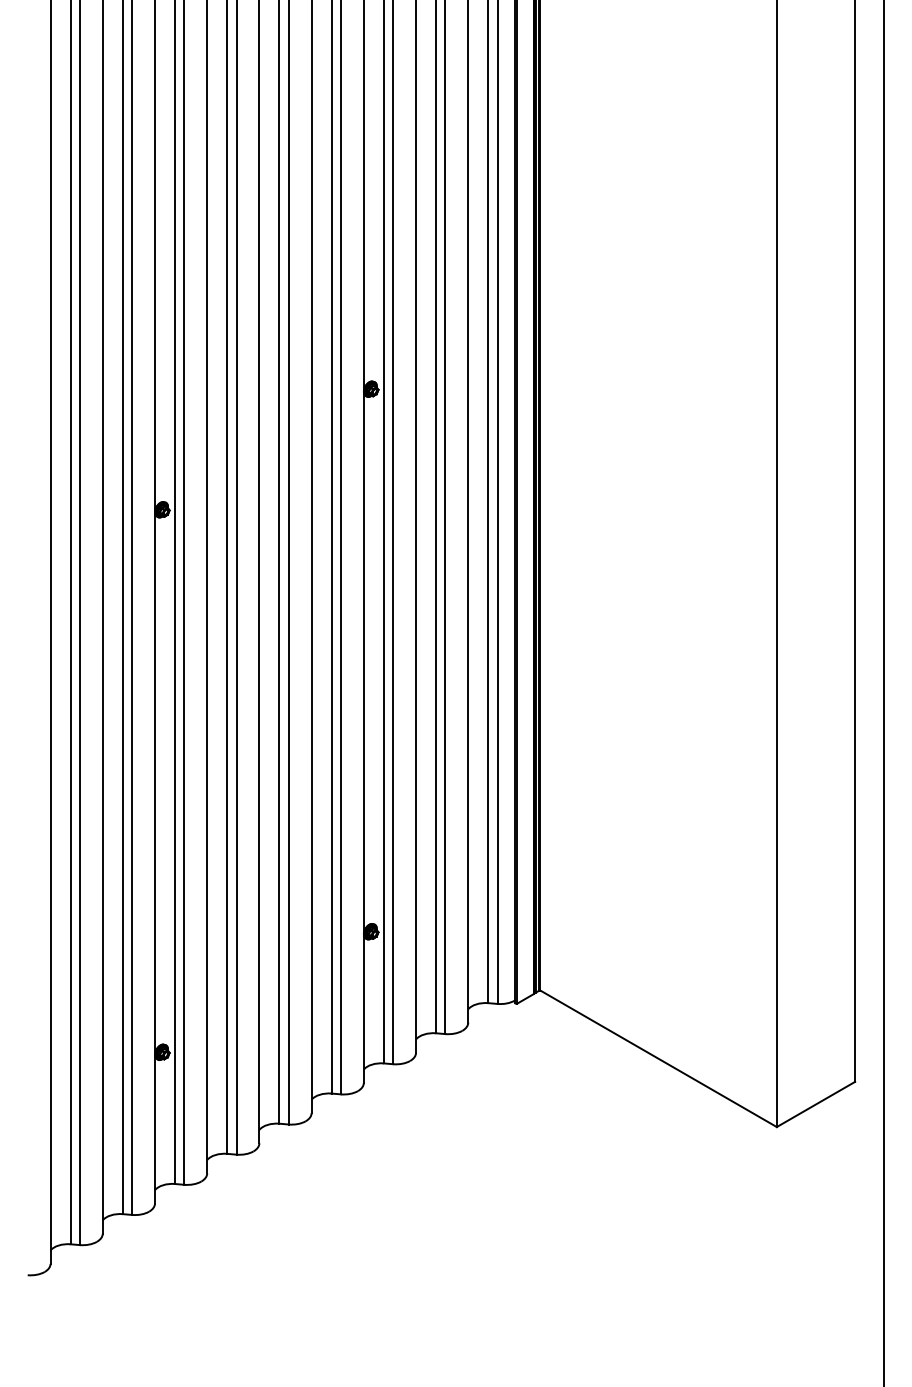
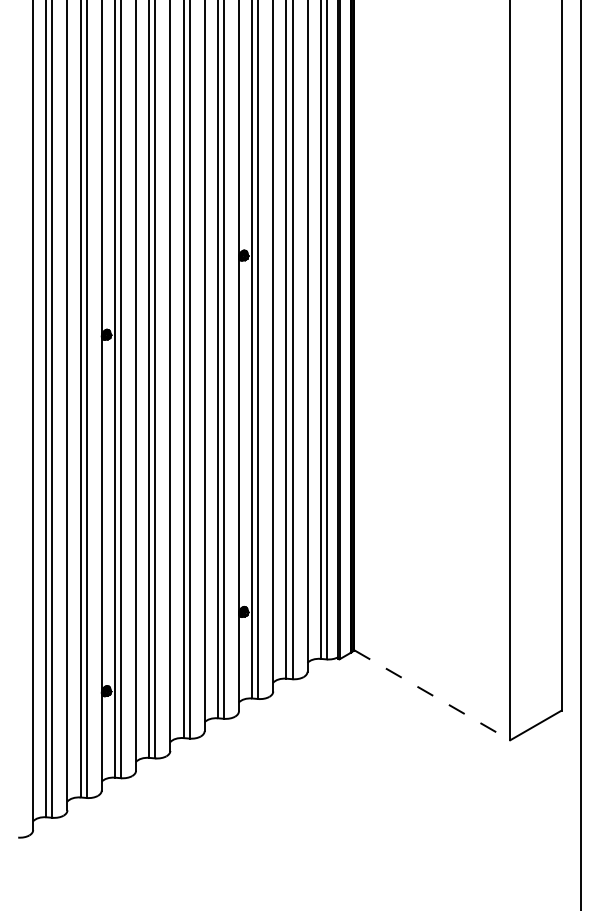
line: (658, 1058) -> (432, 695), solid -> dashed

